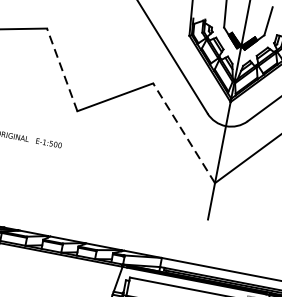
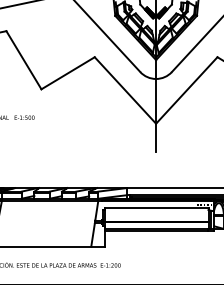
line: (61, 70) -> (23, 60), dashed -> solid
line: (184, 133) -> (125, 90), dashed -> solid

